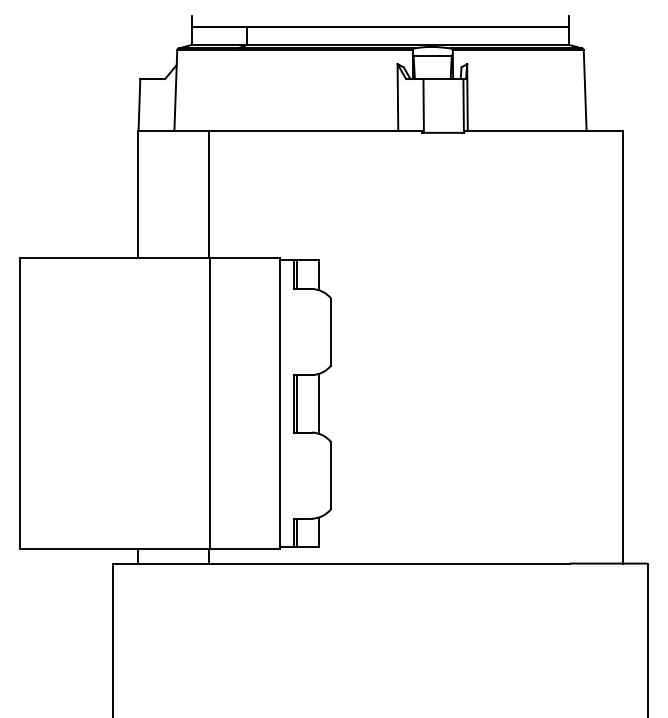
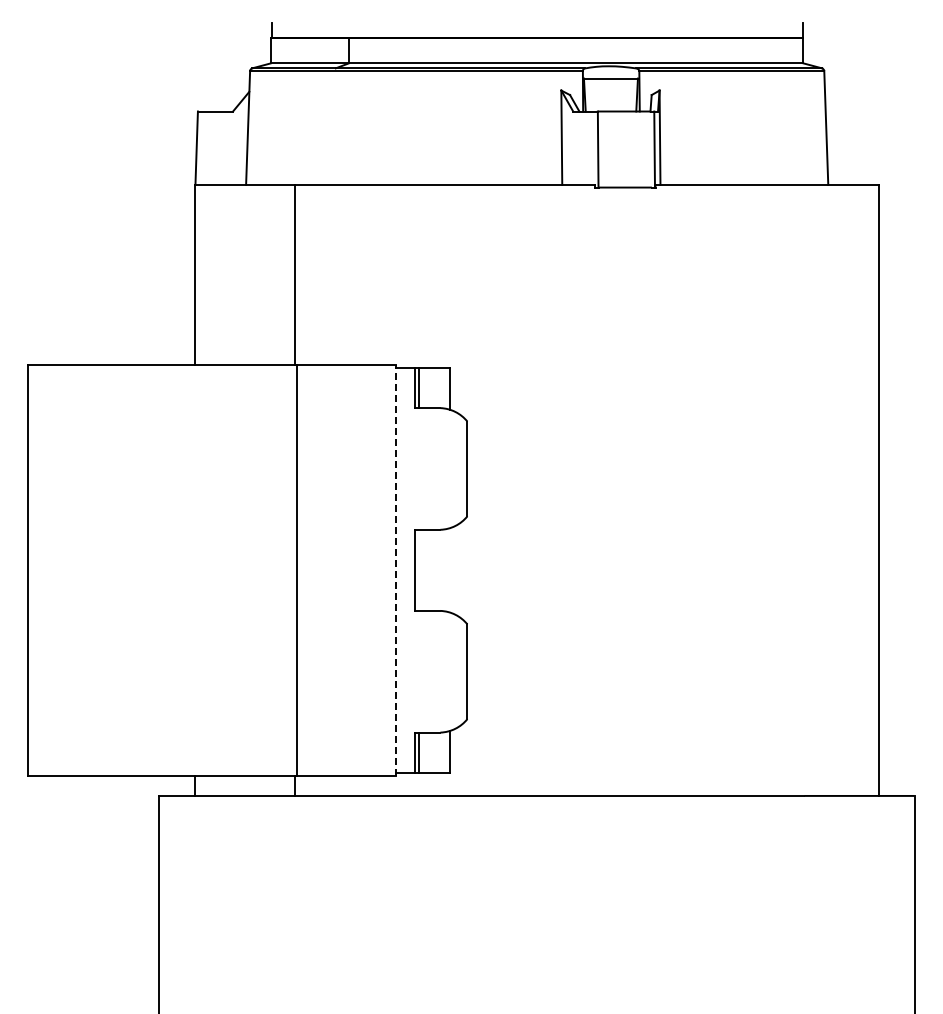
line: (280, 403) -> (395, 569), solid -> dashed
line: (296, 403) -> (418, 569), removed
line: (319, 403) -> (450, 570), removed

